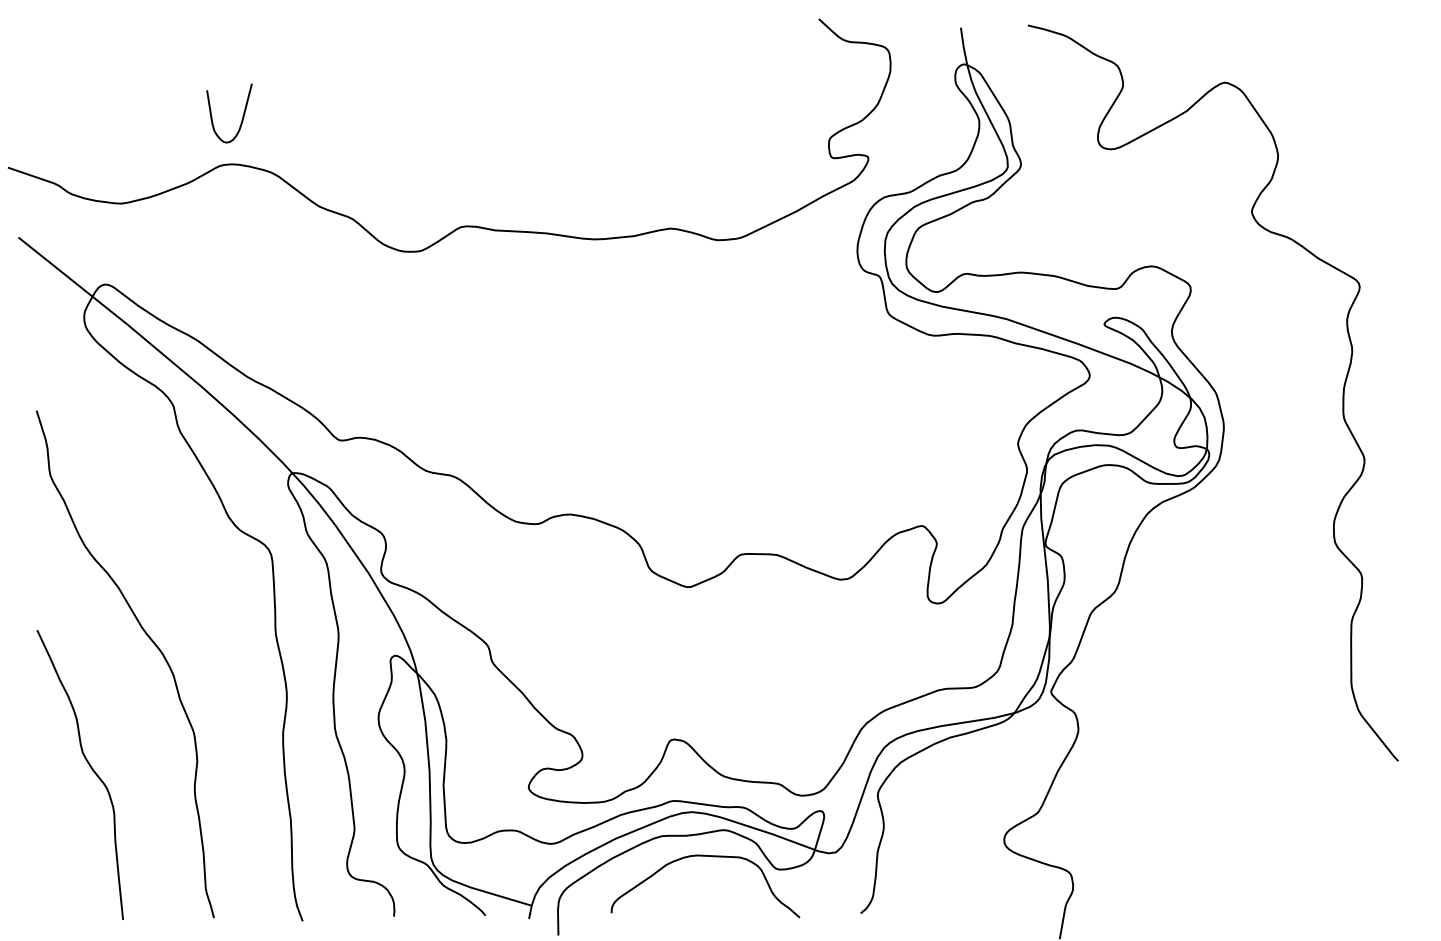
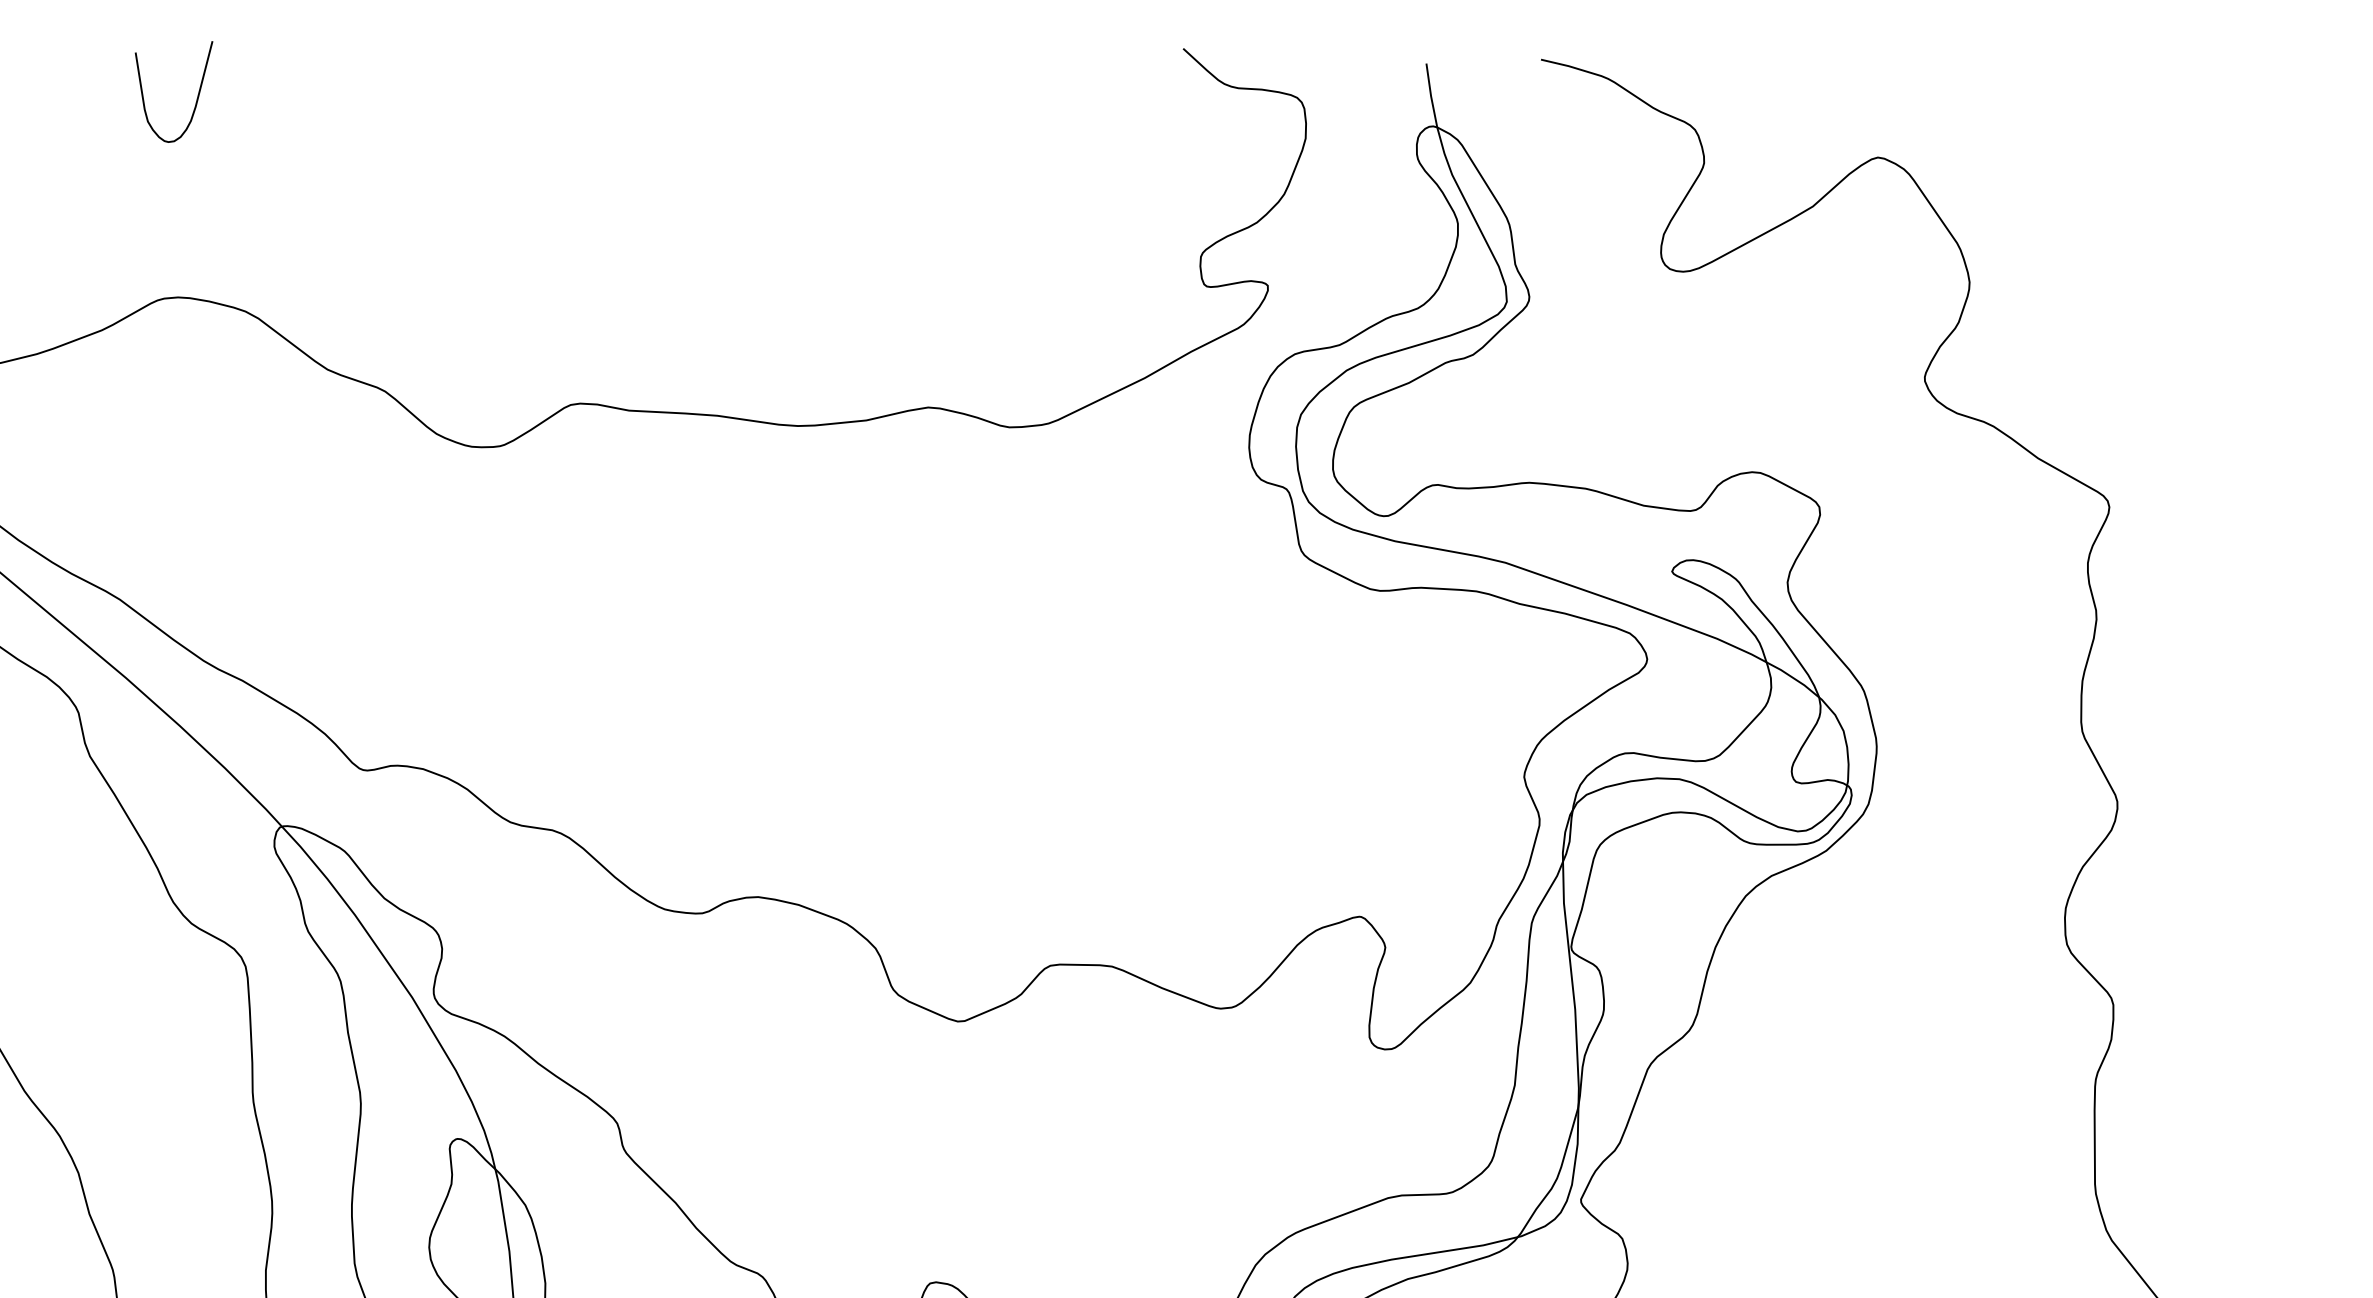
curve: (242, 115) -> (196, 95), moved

